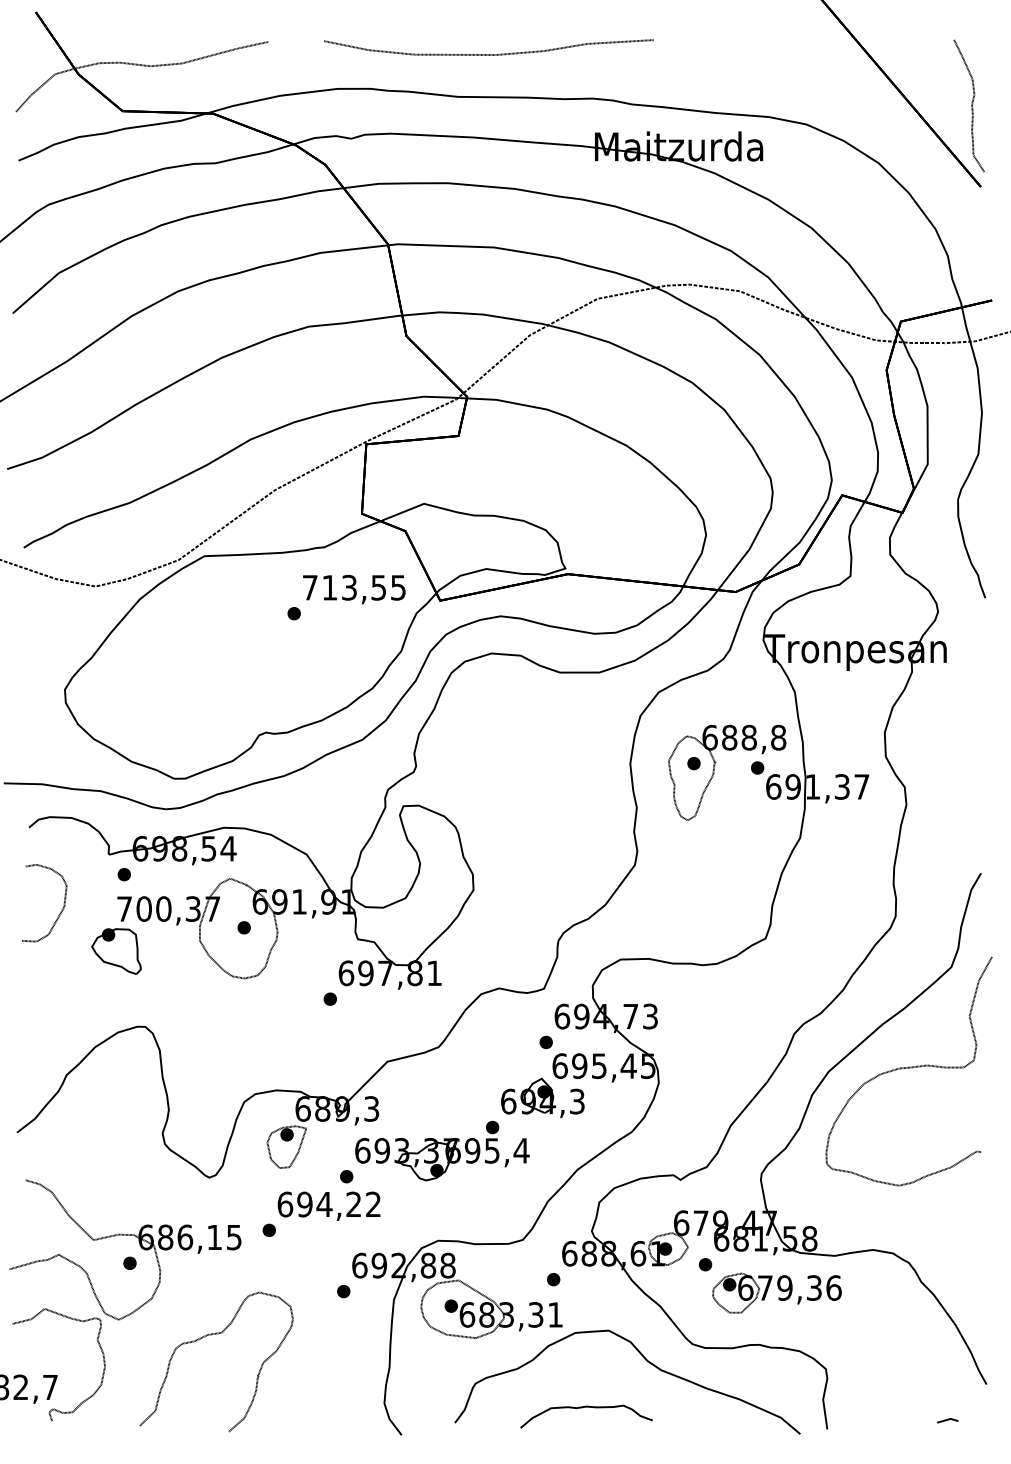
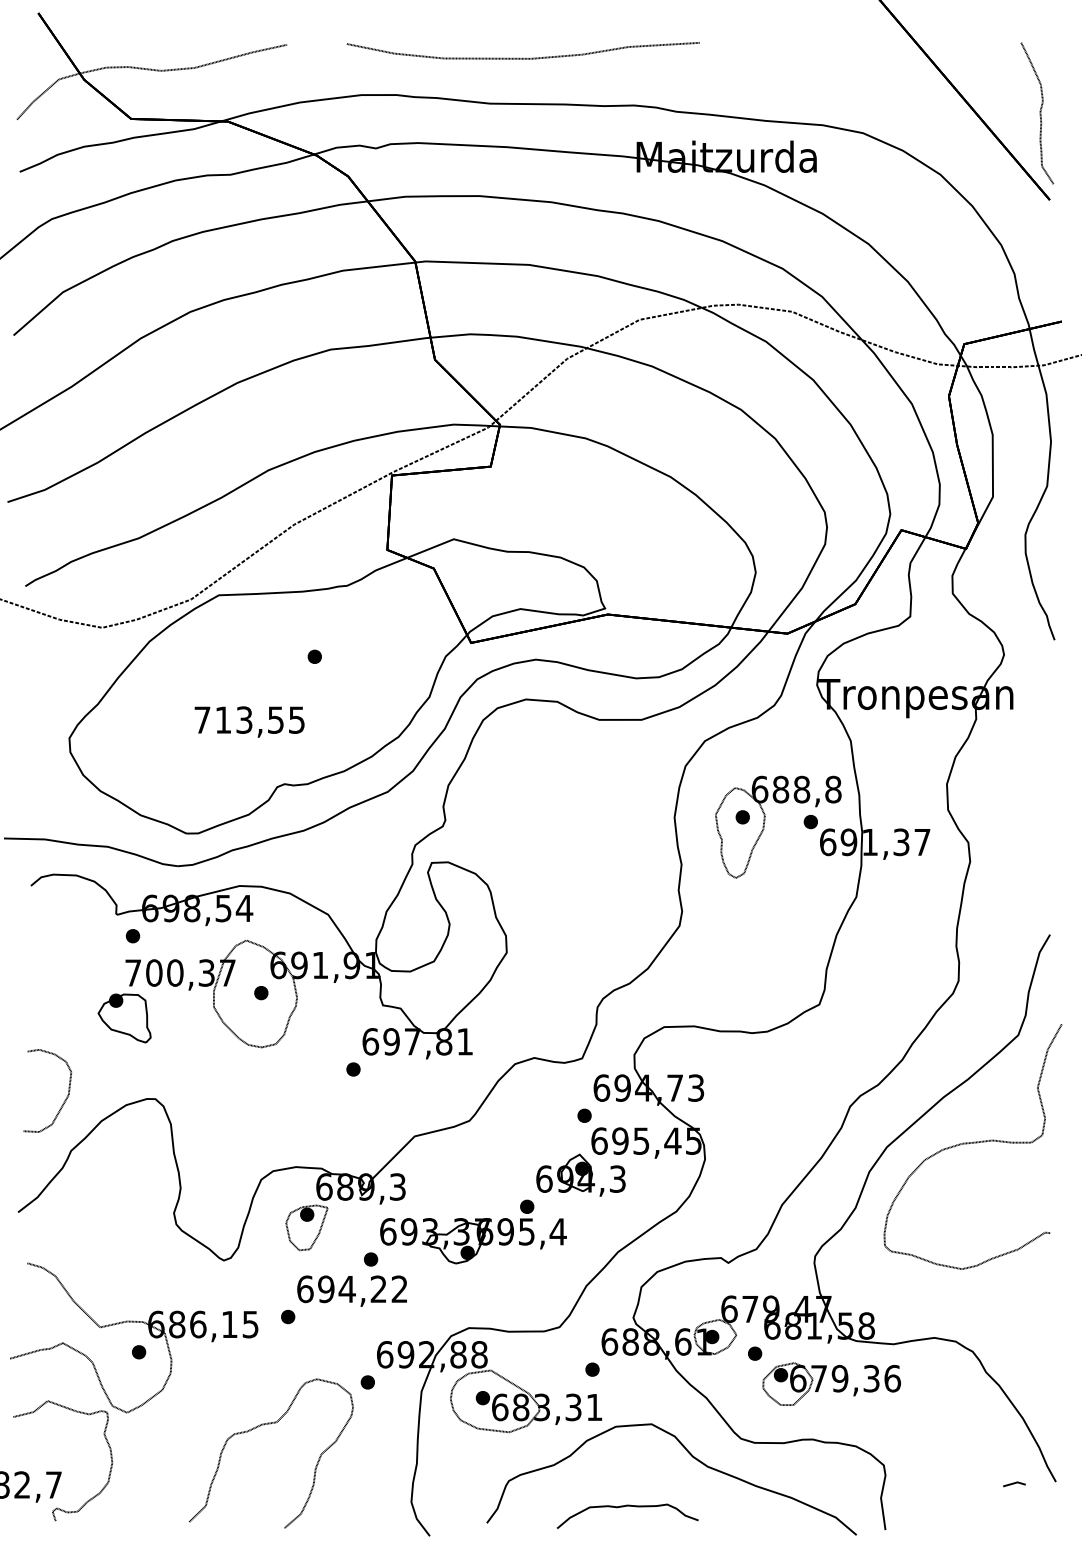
text: (354, 589) -> (249, 721), moved
curve: (60, 911) -> (64, 1099), moved
curve: (205, 1337) -> (259, 1427), moved
line: (947, 1420) -> (1014, 1484), moved

